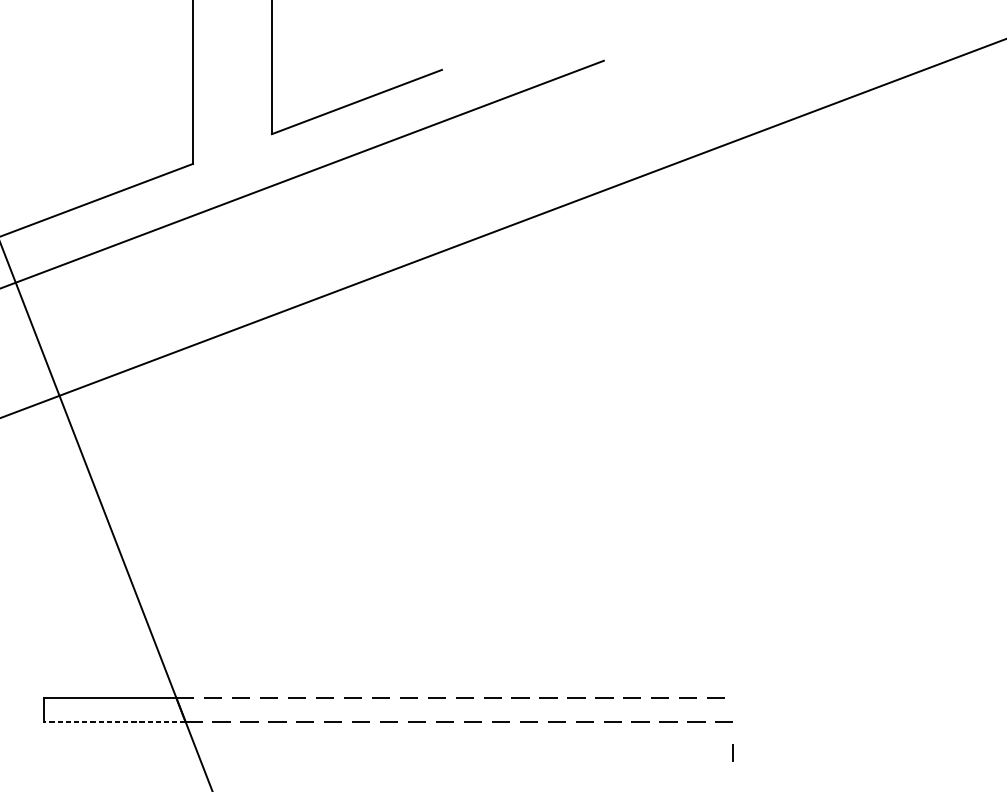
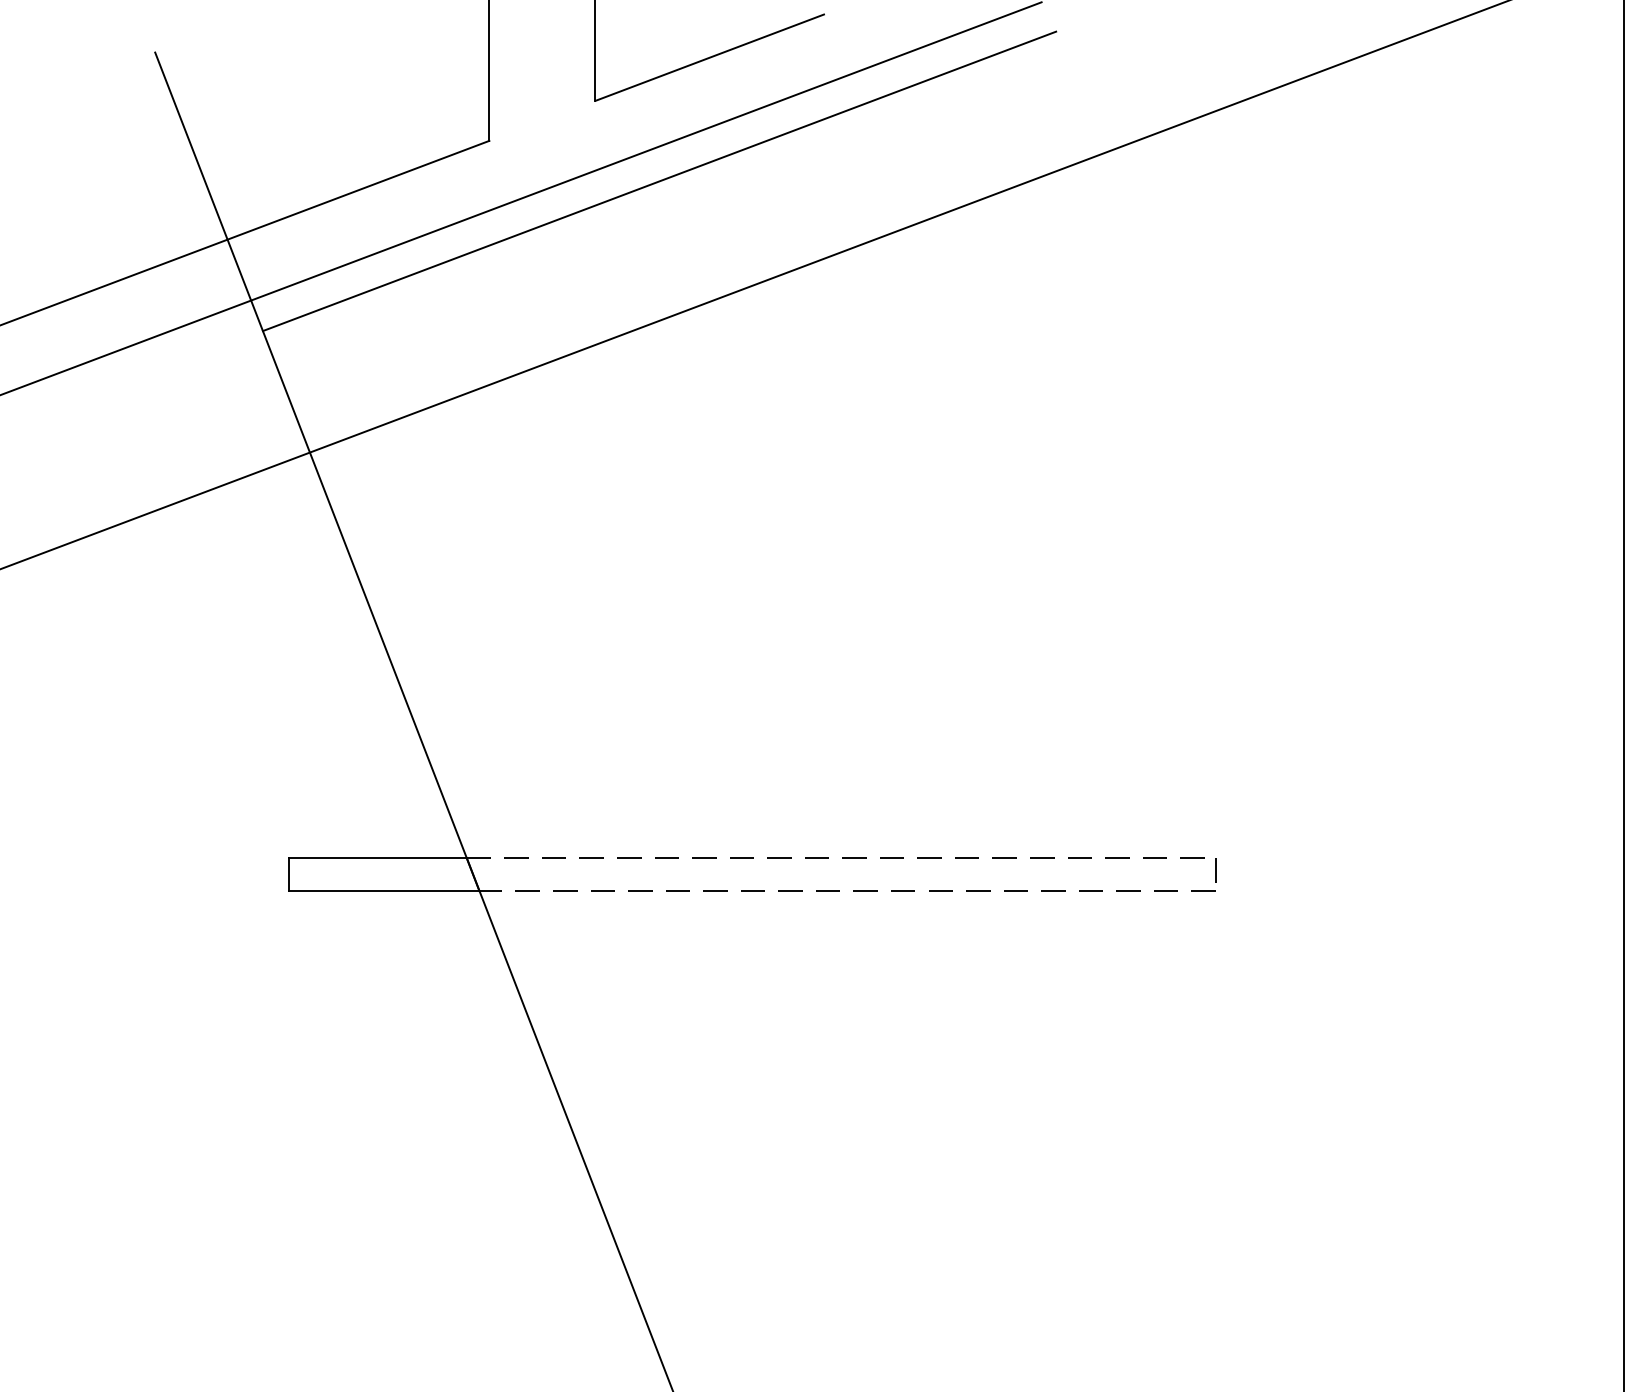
line: (319, 194) -> (659, 181), added
line: (114, 721) -> (383, 890), dashed -> solid
line: (733, 752) -> (1215, 870), moved

